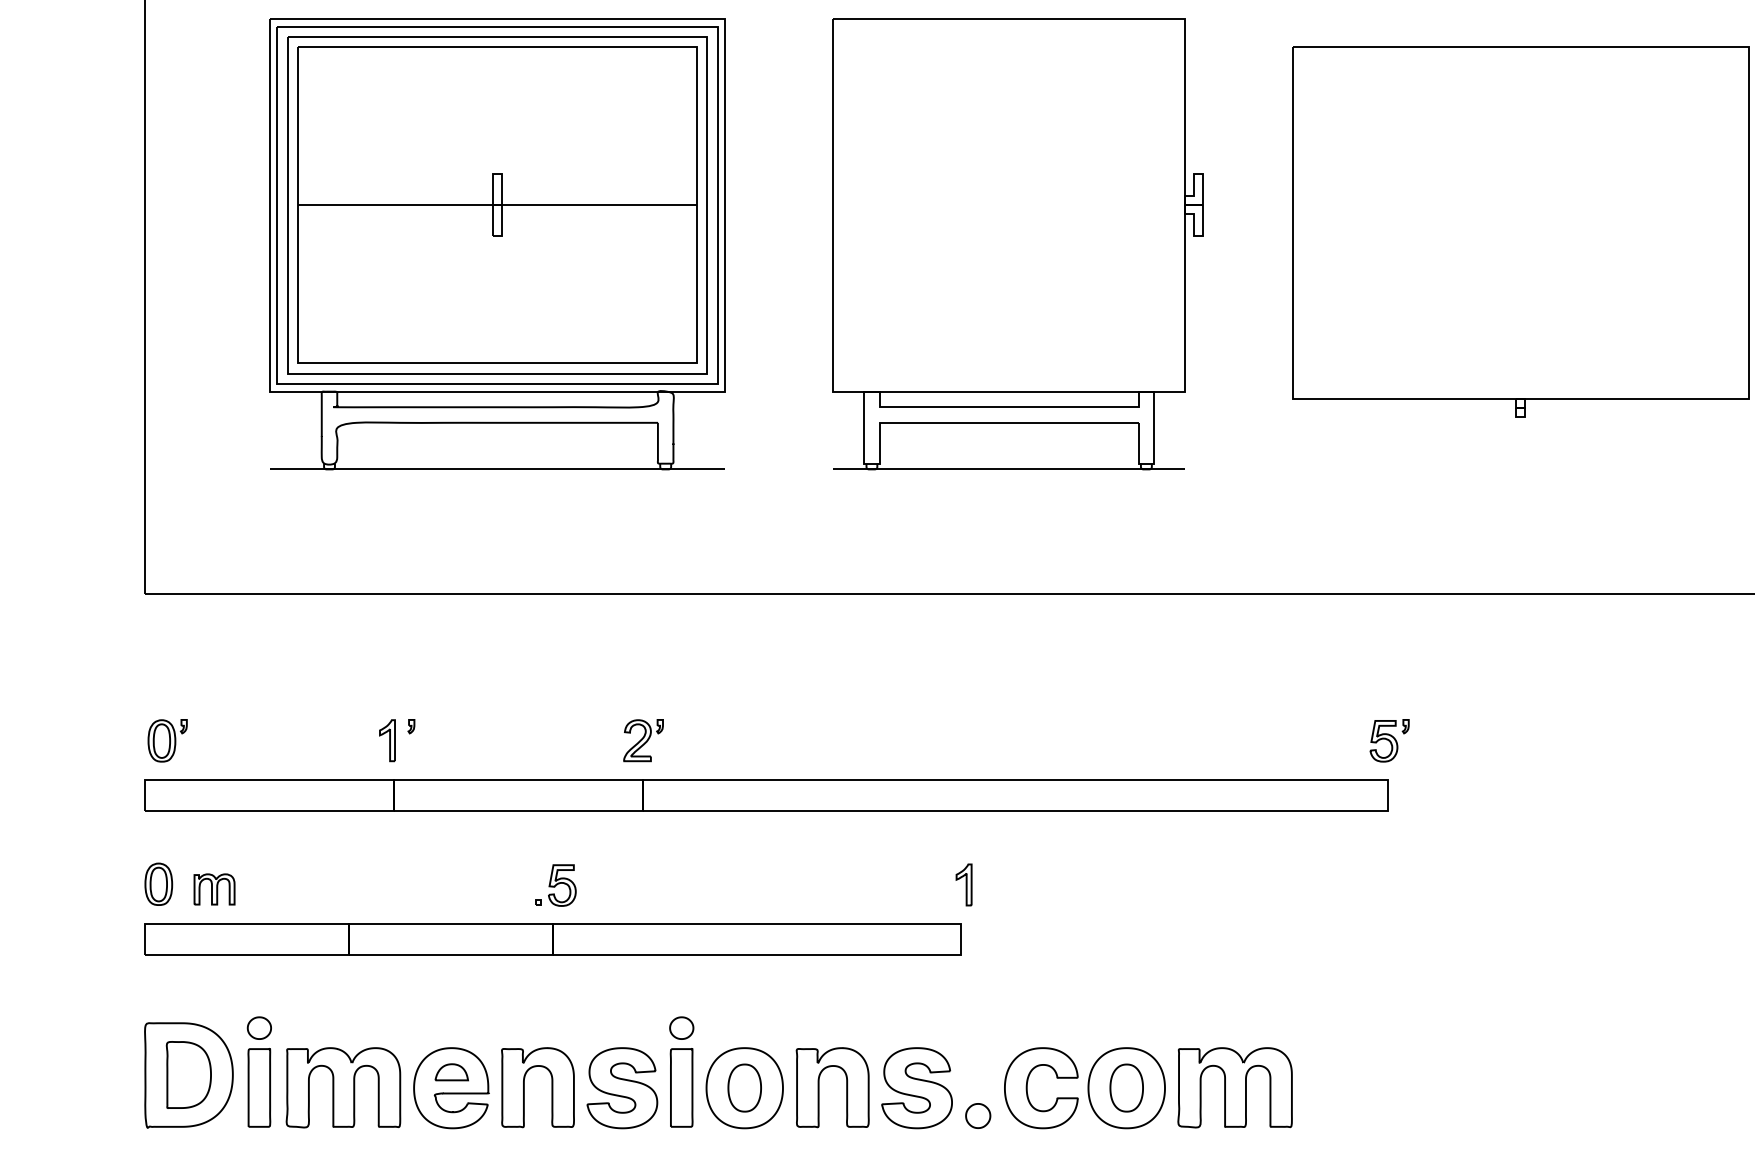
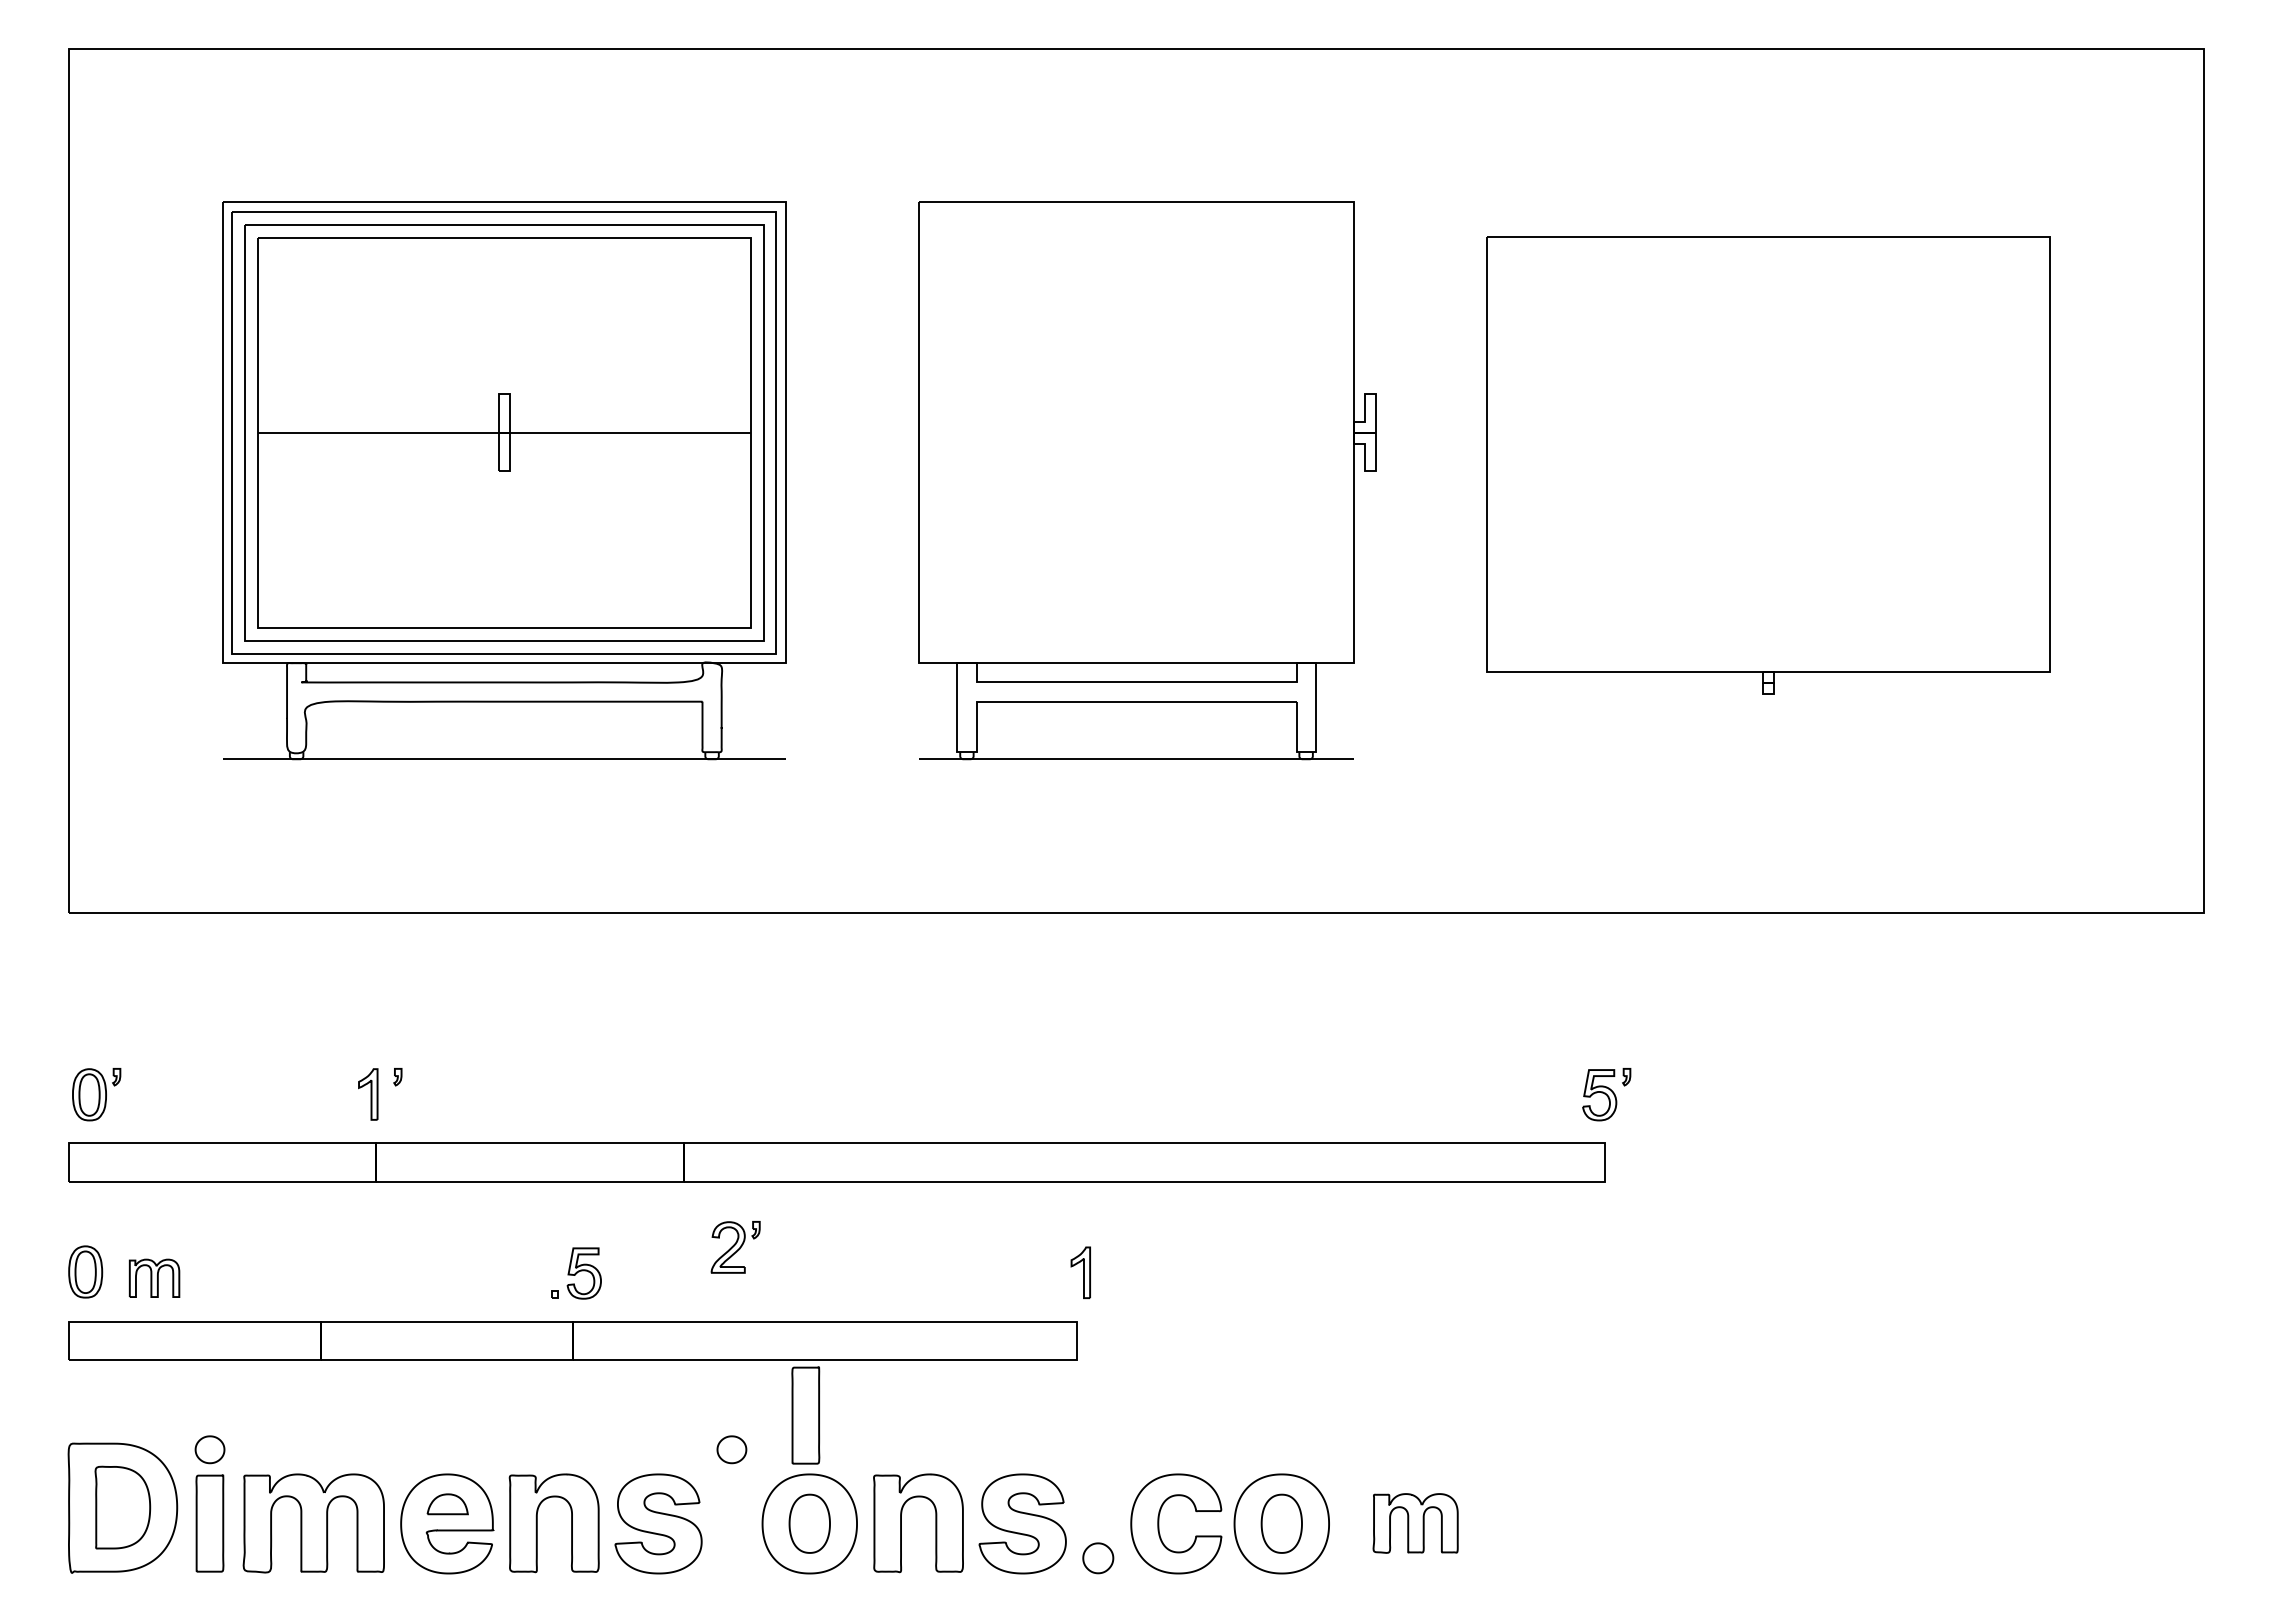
part: (643, 740) -> (735, 1247), moved
part: (681, 1087) -> (805, 1415), moved
part: (1234, 1087) -> (1415, 1523), size x0.6

